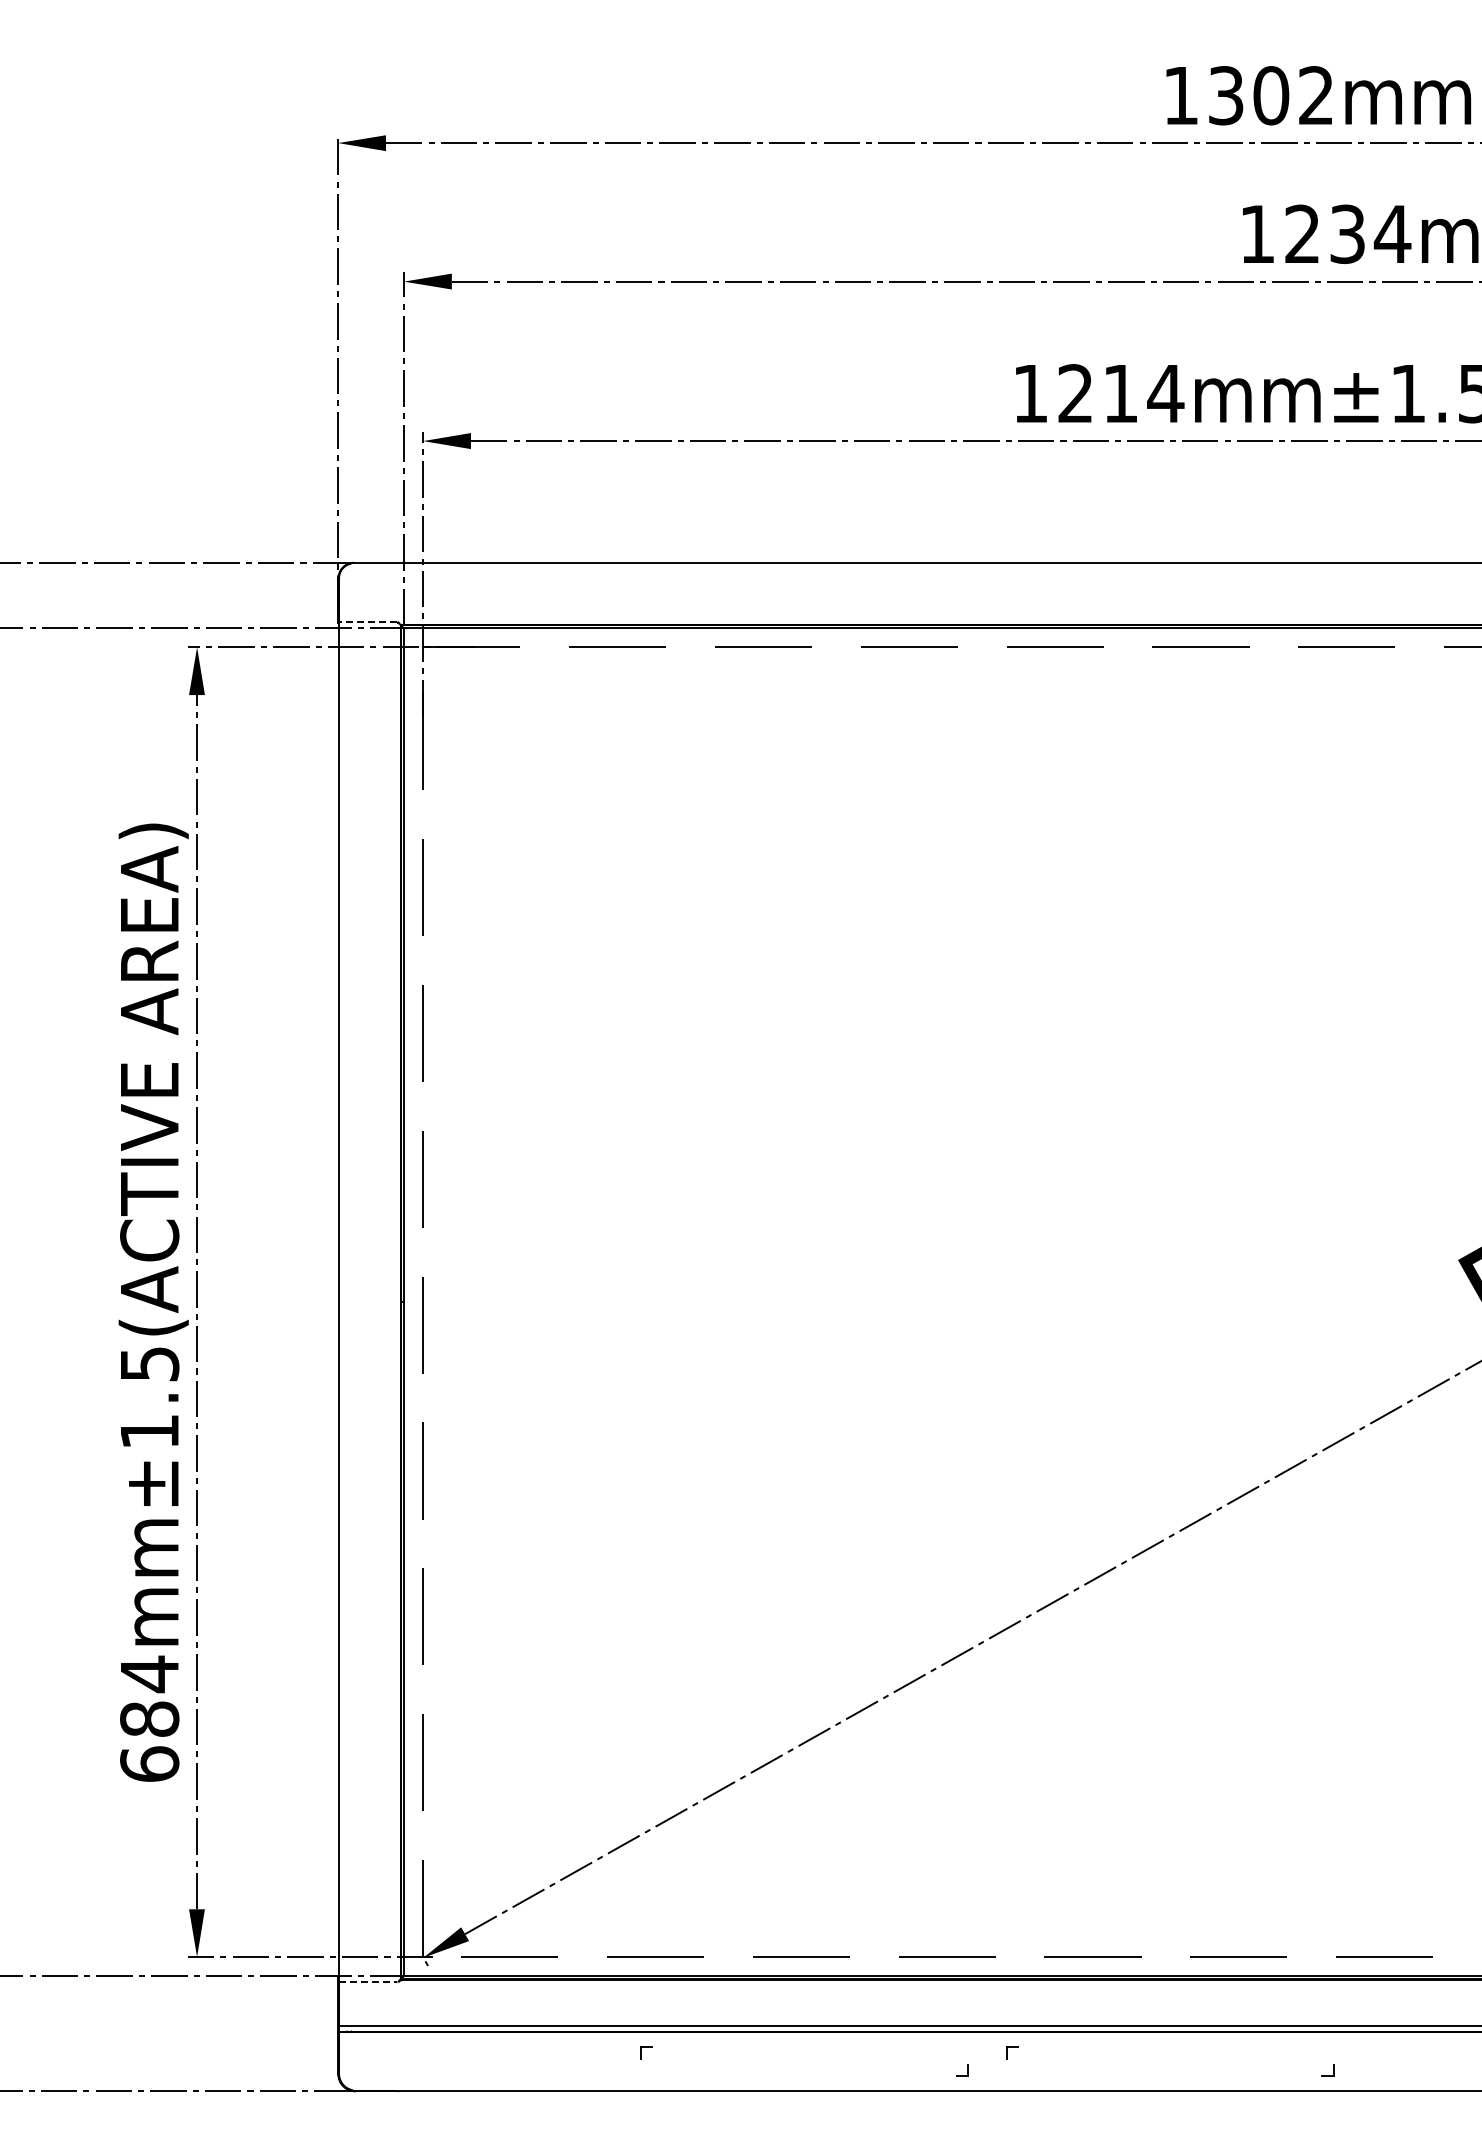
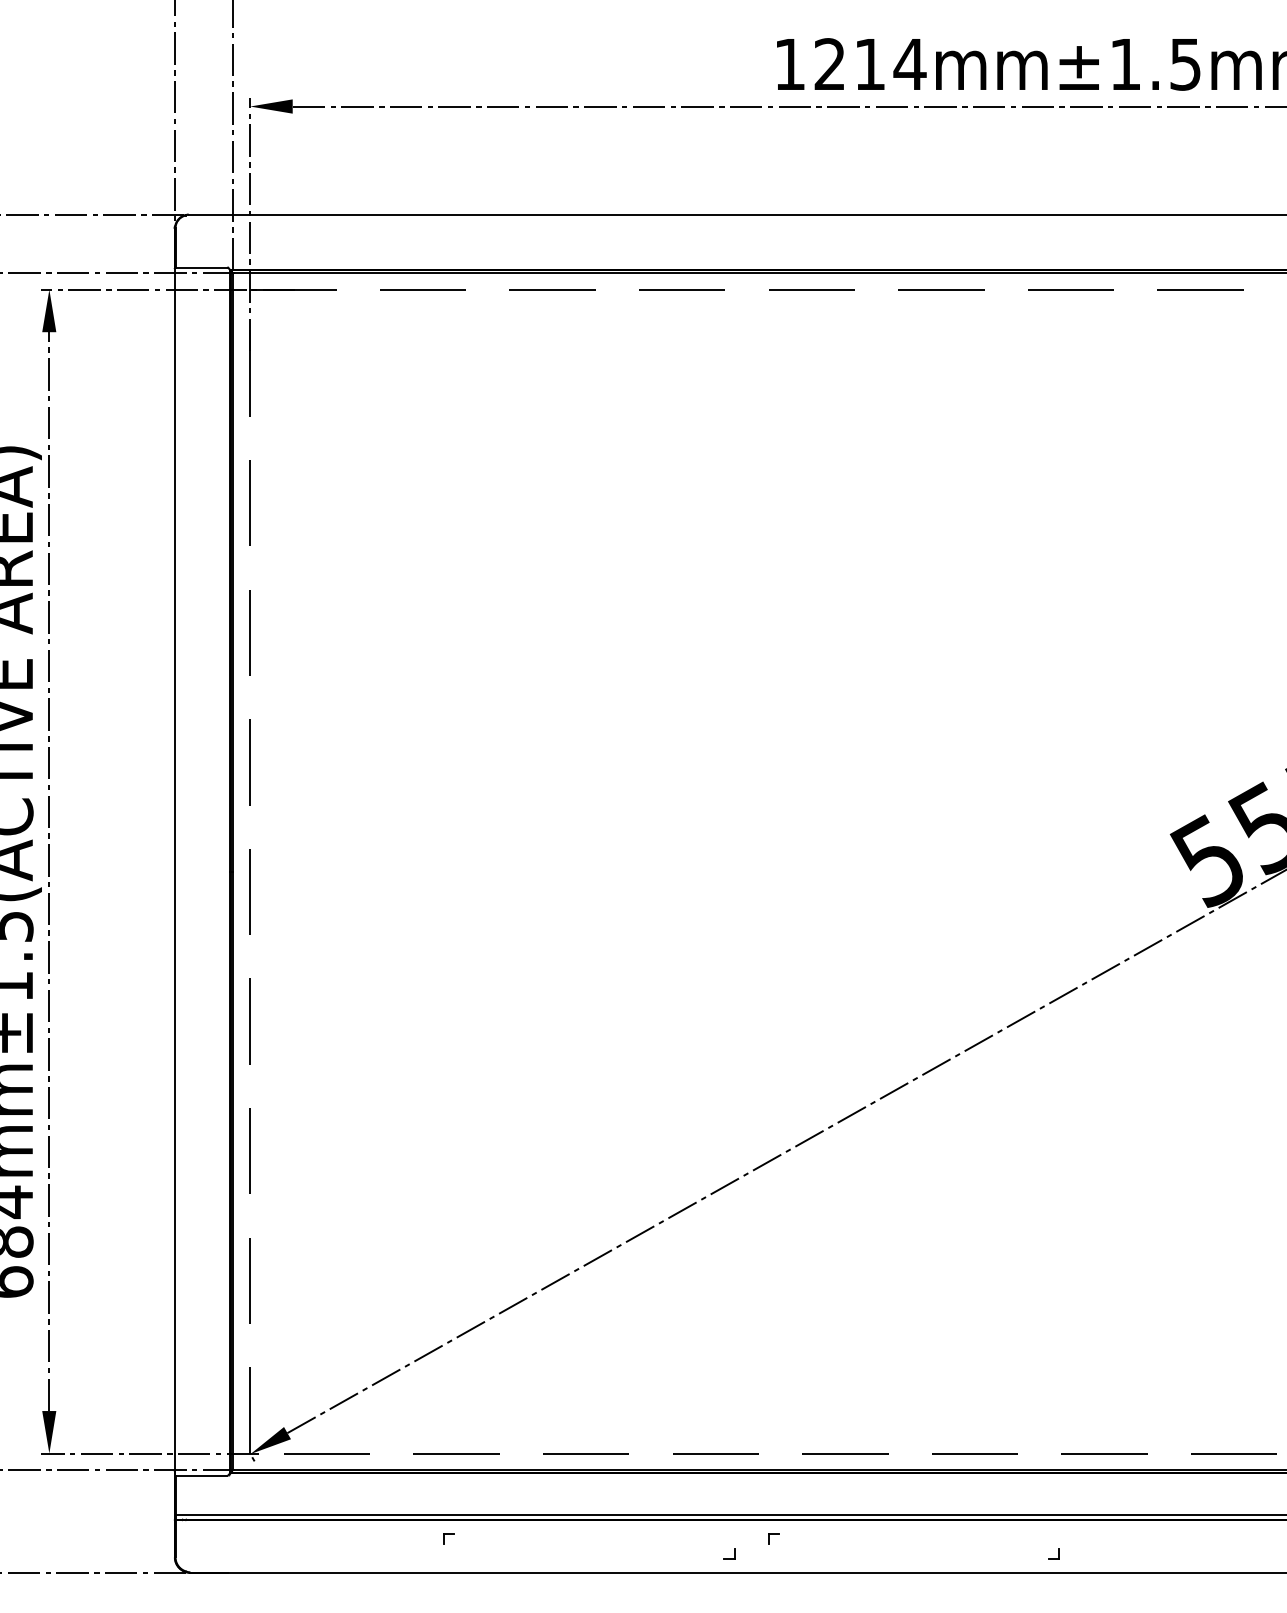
line: (368, 622) -> (201, 267), dashed -> solid
line: (368, 1982) -> (201, 1476), dashed -> solid

